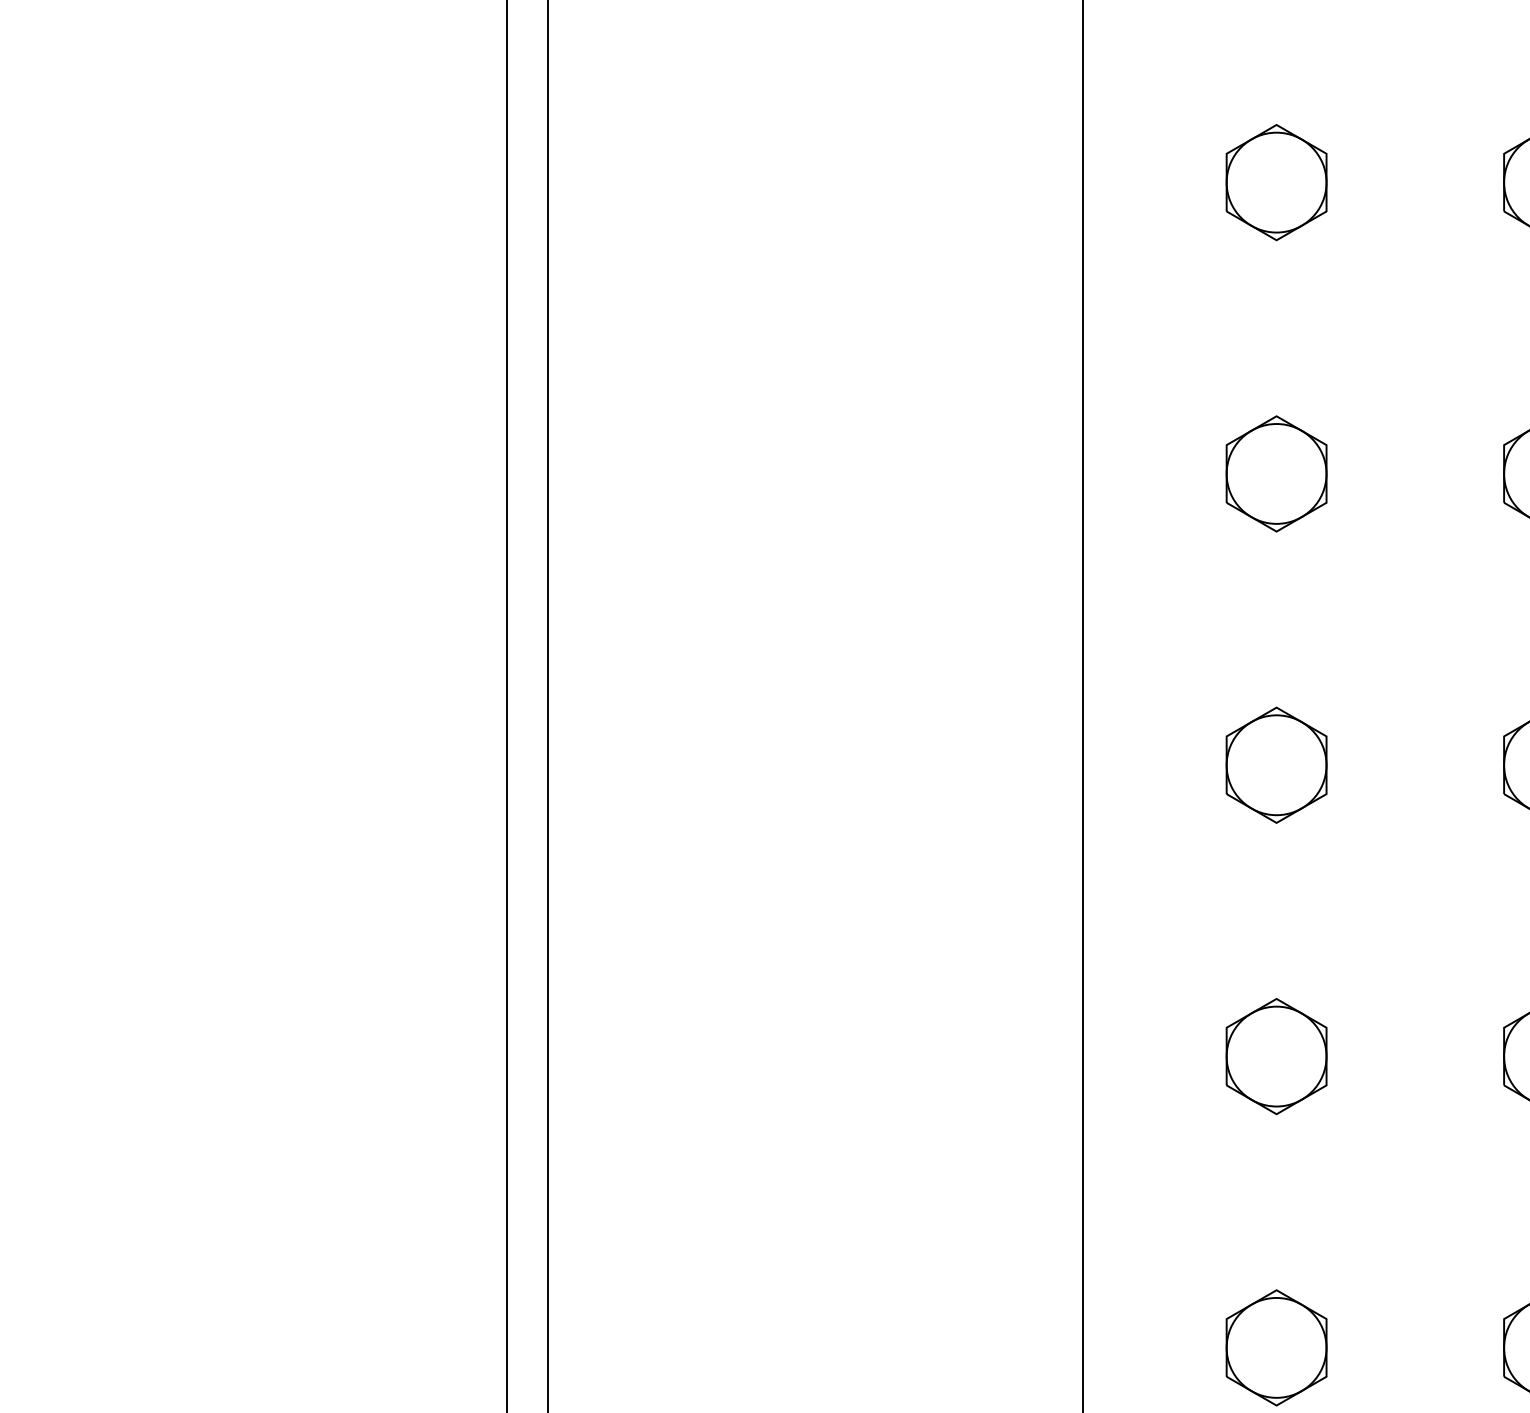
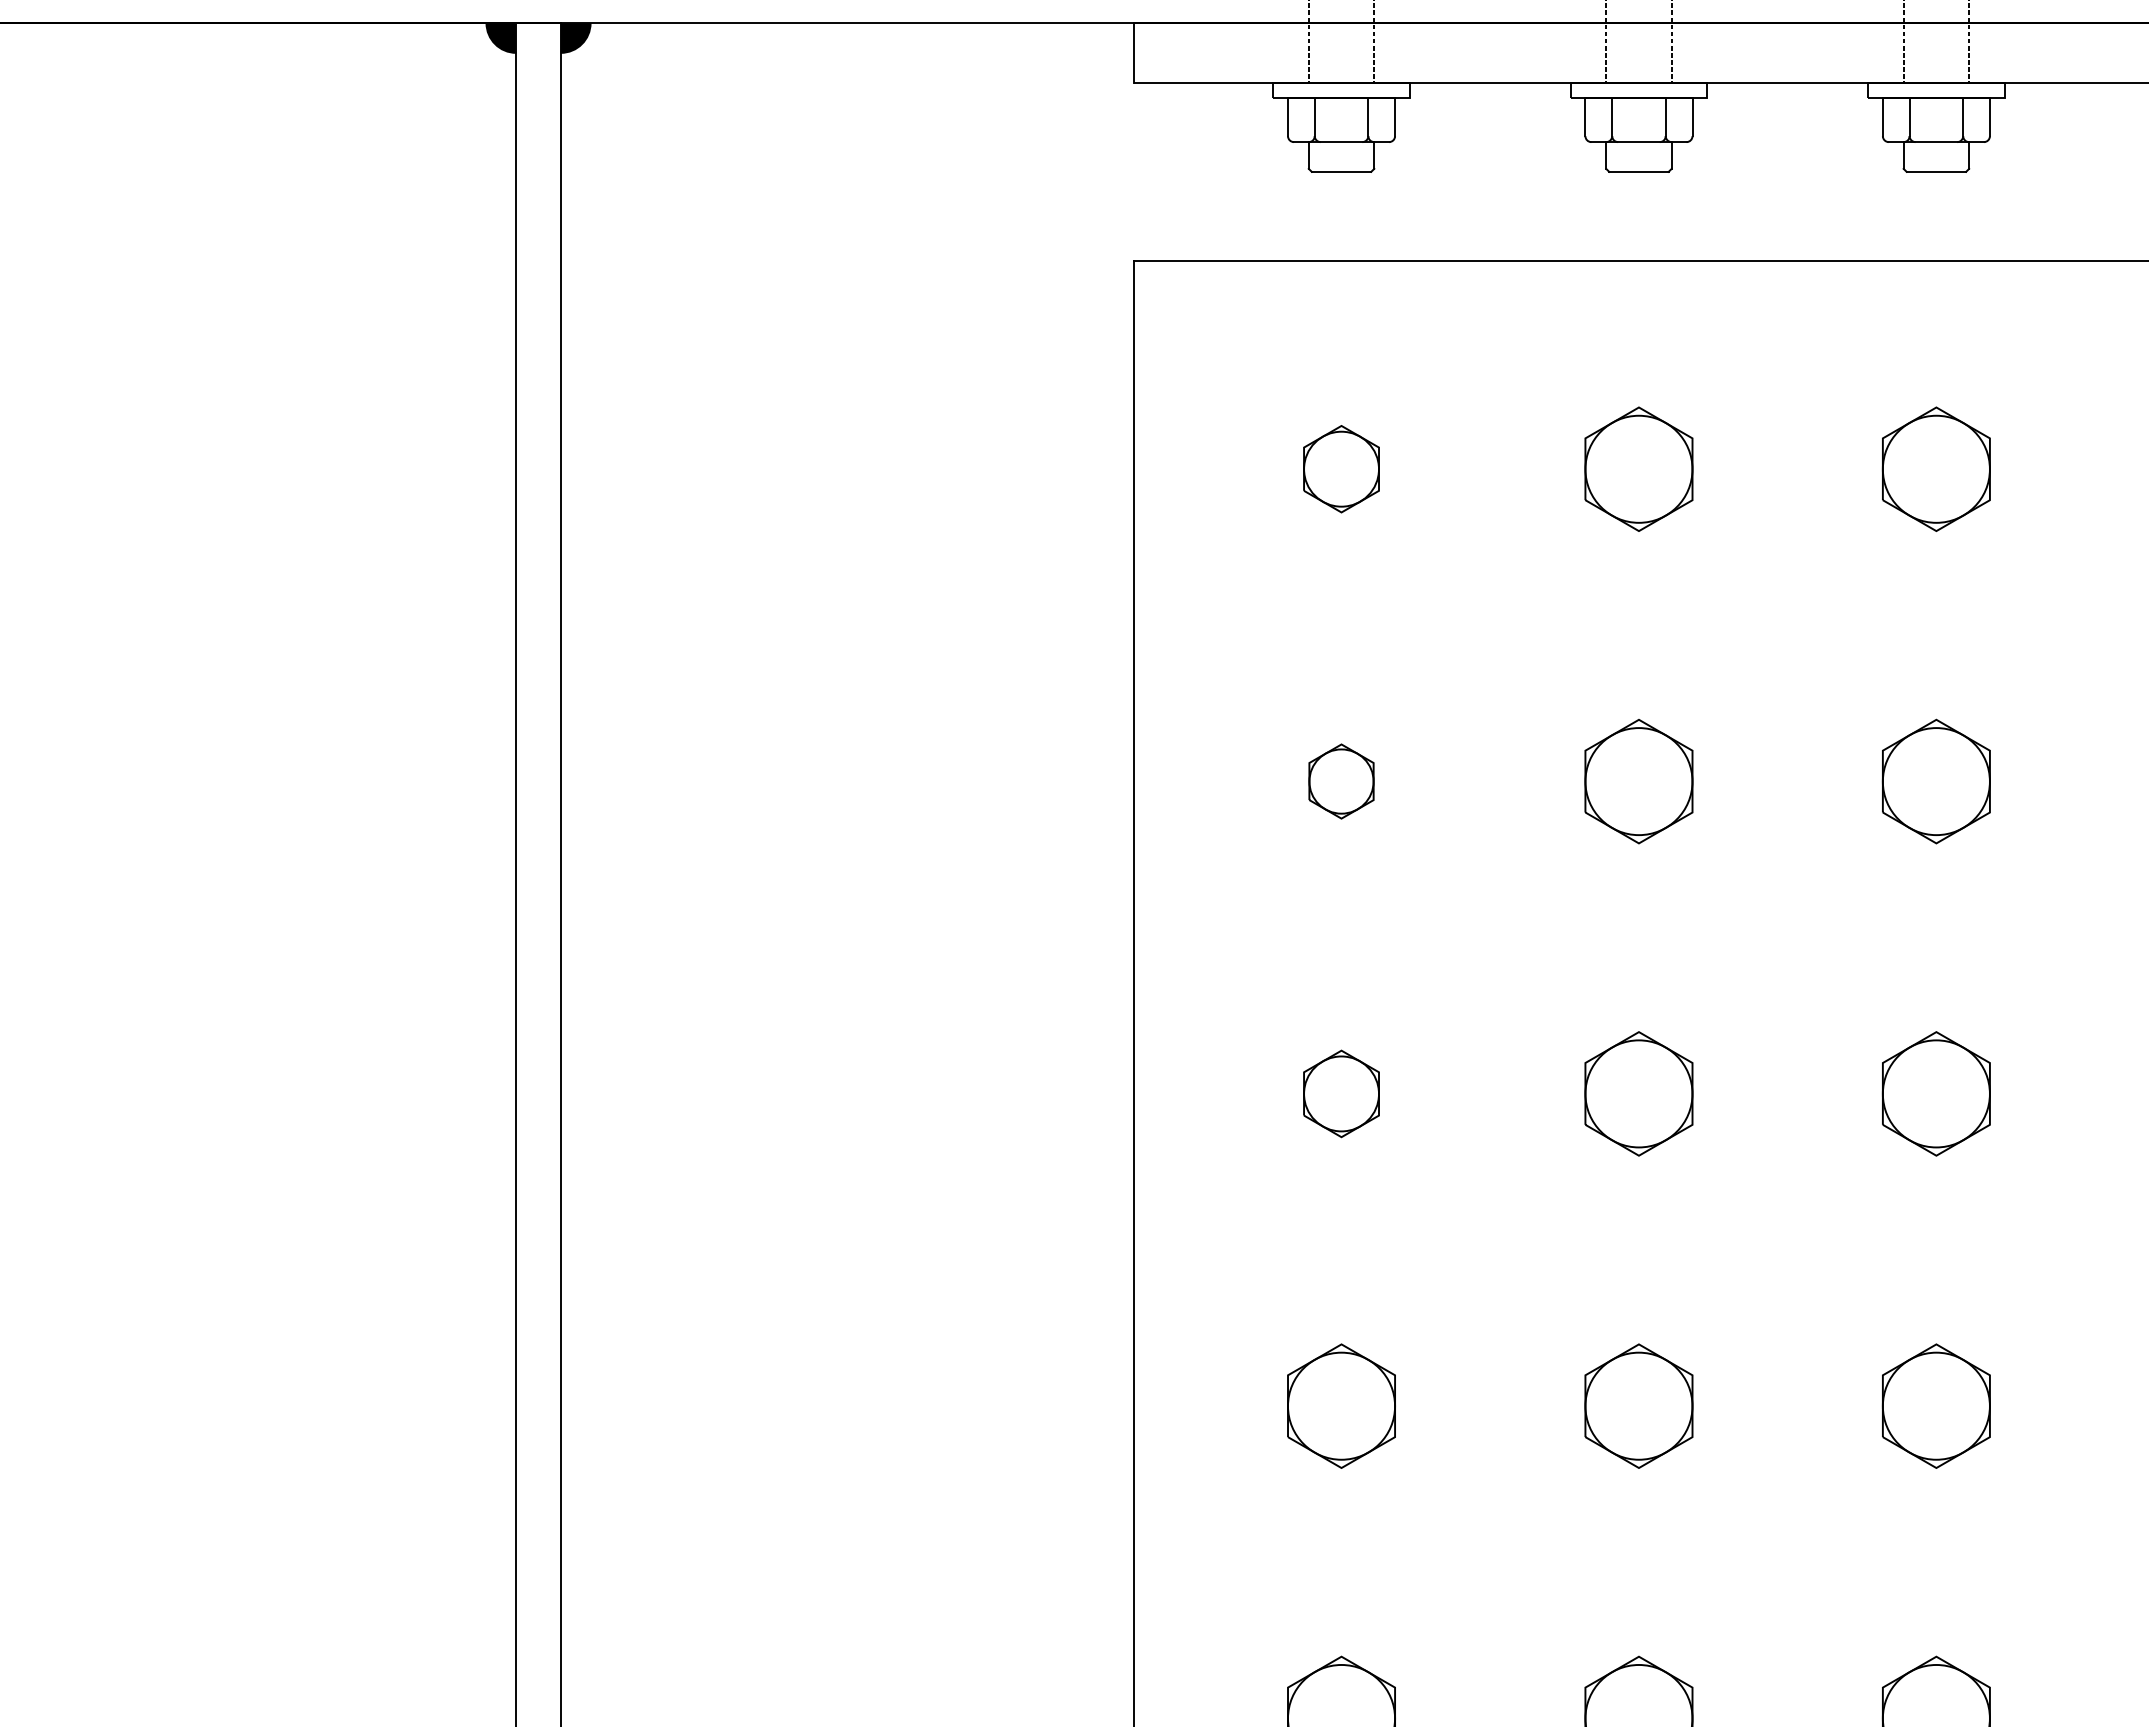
part: (1276, 181) -> (1341, 468), size x0.7
part: (1276, 473) -> (1341, 781), size x0.6
part: (1276, 764) -> (1341, 1093), size x0.7

